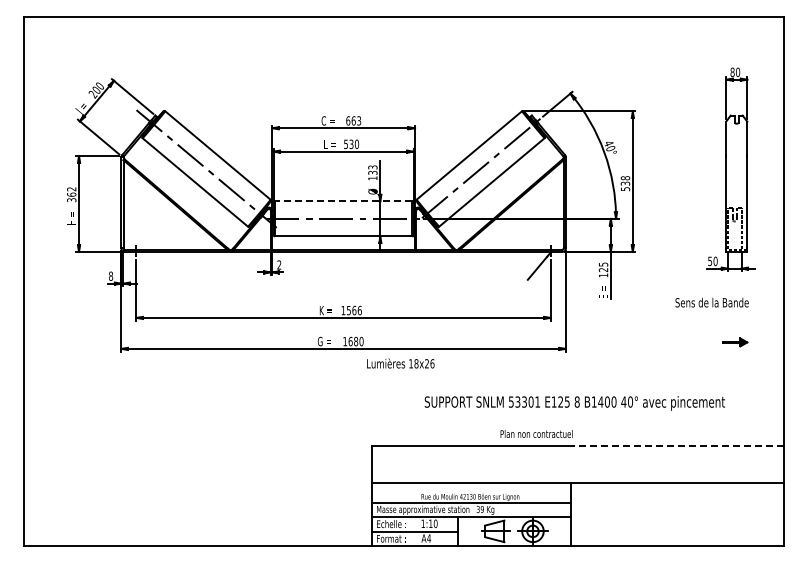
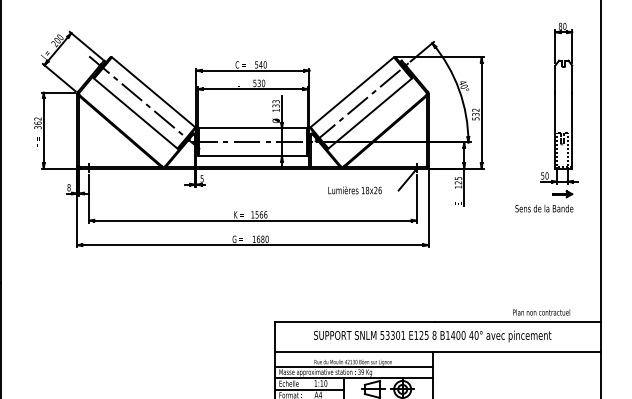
text: (353, 120) -> (260, 64), 663 -> 540
text: (625, 178) -> (475, 110), 538 -> 532
line: (343, 201) -> (252, 128), dashed -> solid
text: (279, 264) -> (202, 178), 2 -> 5
part: (735, 342) -> (562, 194), moved
text: (400, 363) -> (354, 190), moved
text: (574, 403) -> (432, 336), moved
text: (536, 433) -> (541, 312), moved
line: (678, 445) -> (517, 321), dashed -> solid

